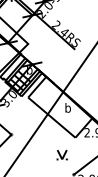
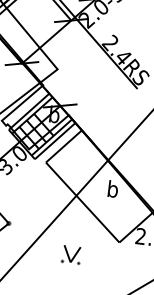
part: (62, 155) -> (71, 255), moved

